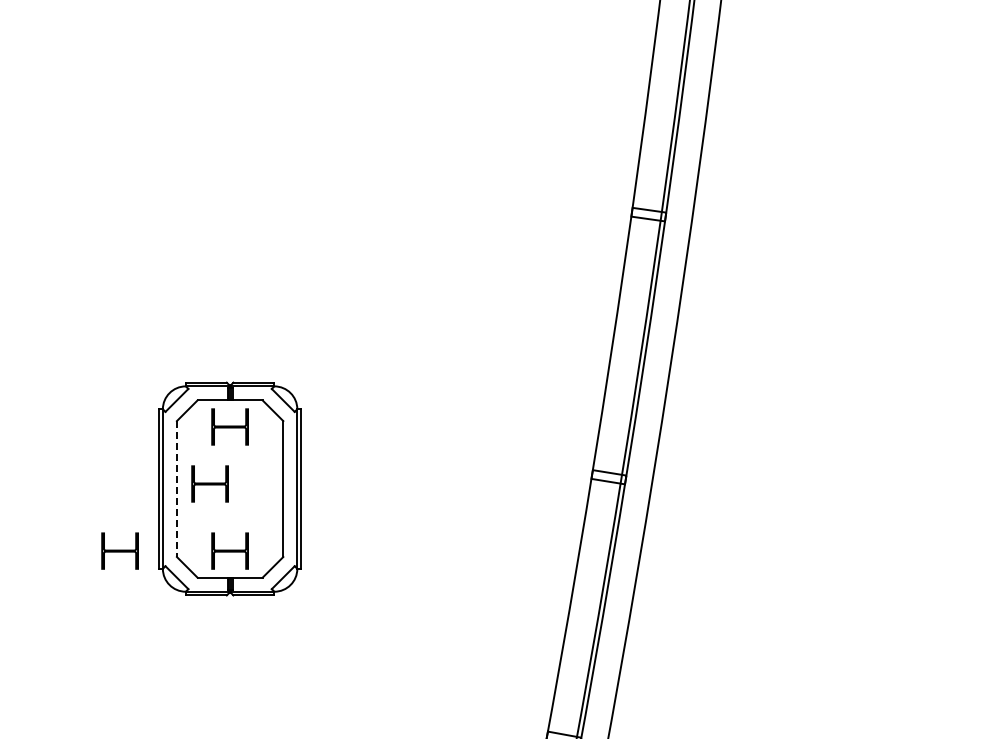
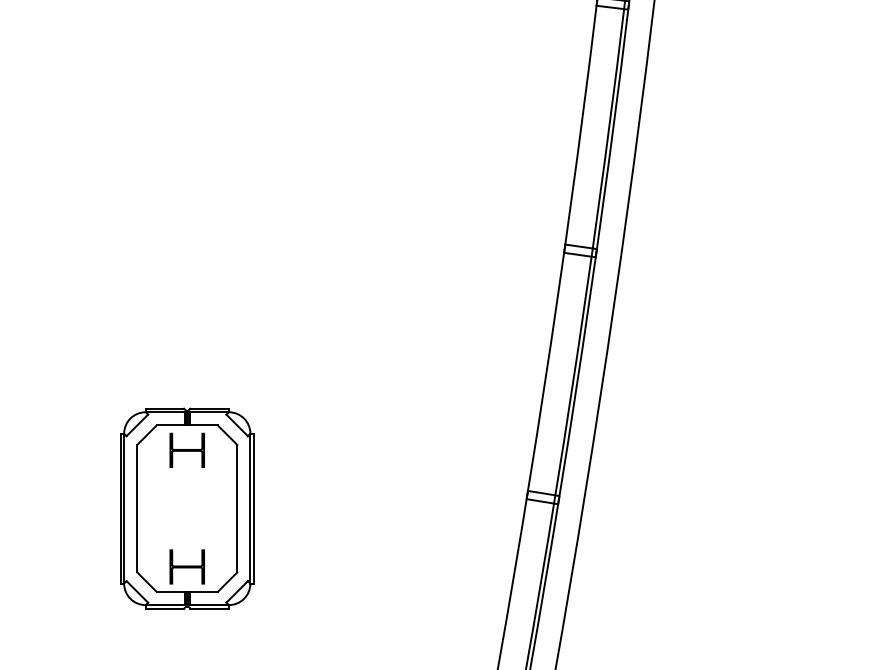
part: (209, 483) -> (167, 503), removed
line: (176, 489) -> (136, 509), dashed -> solid
part: (119, 550) -> (83, 566), removed

